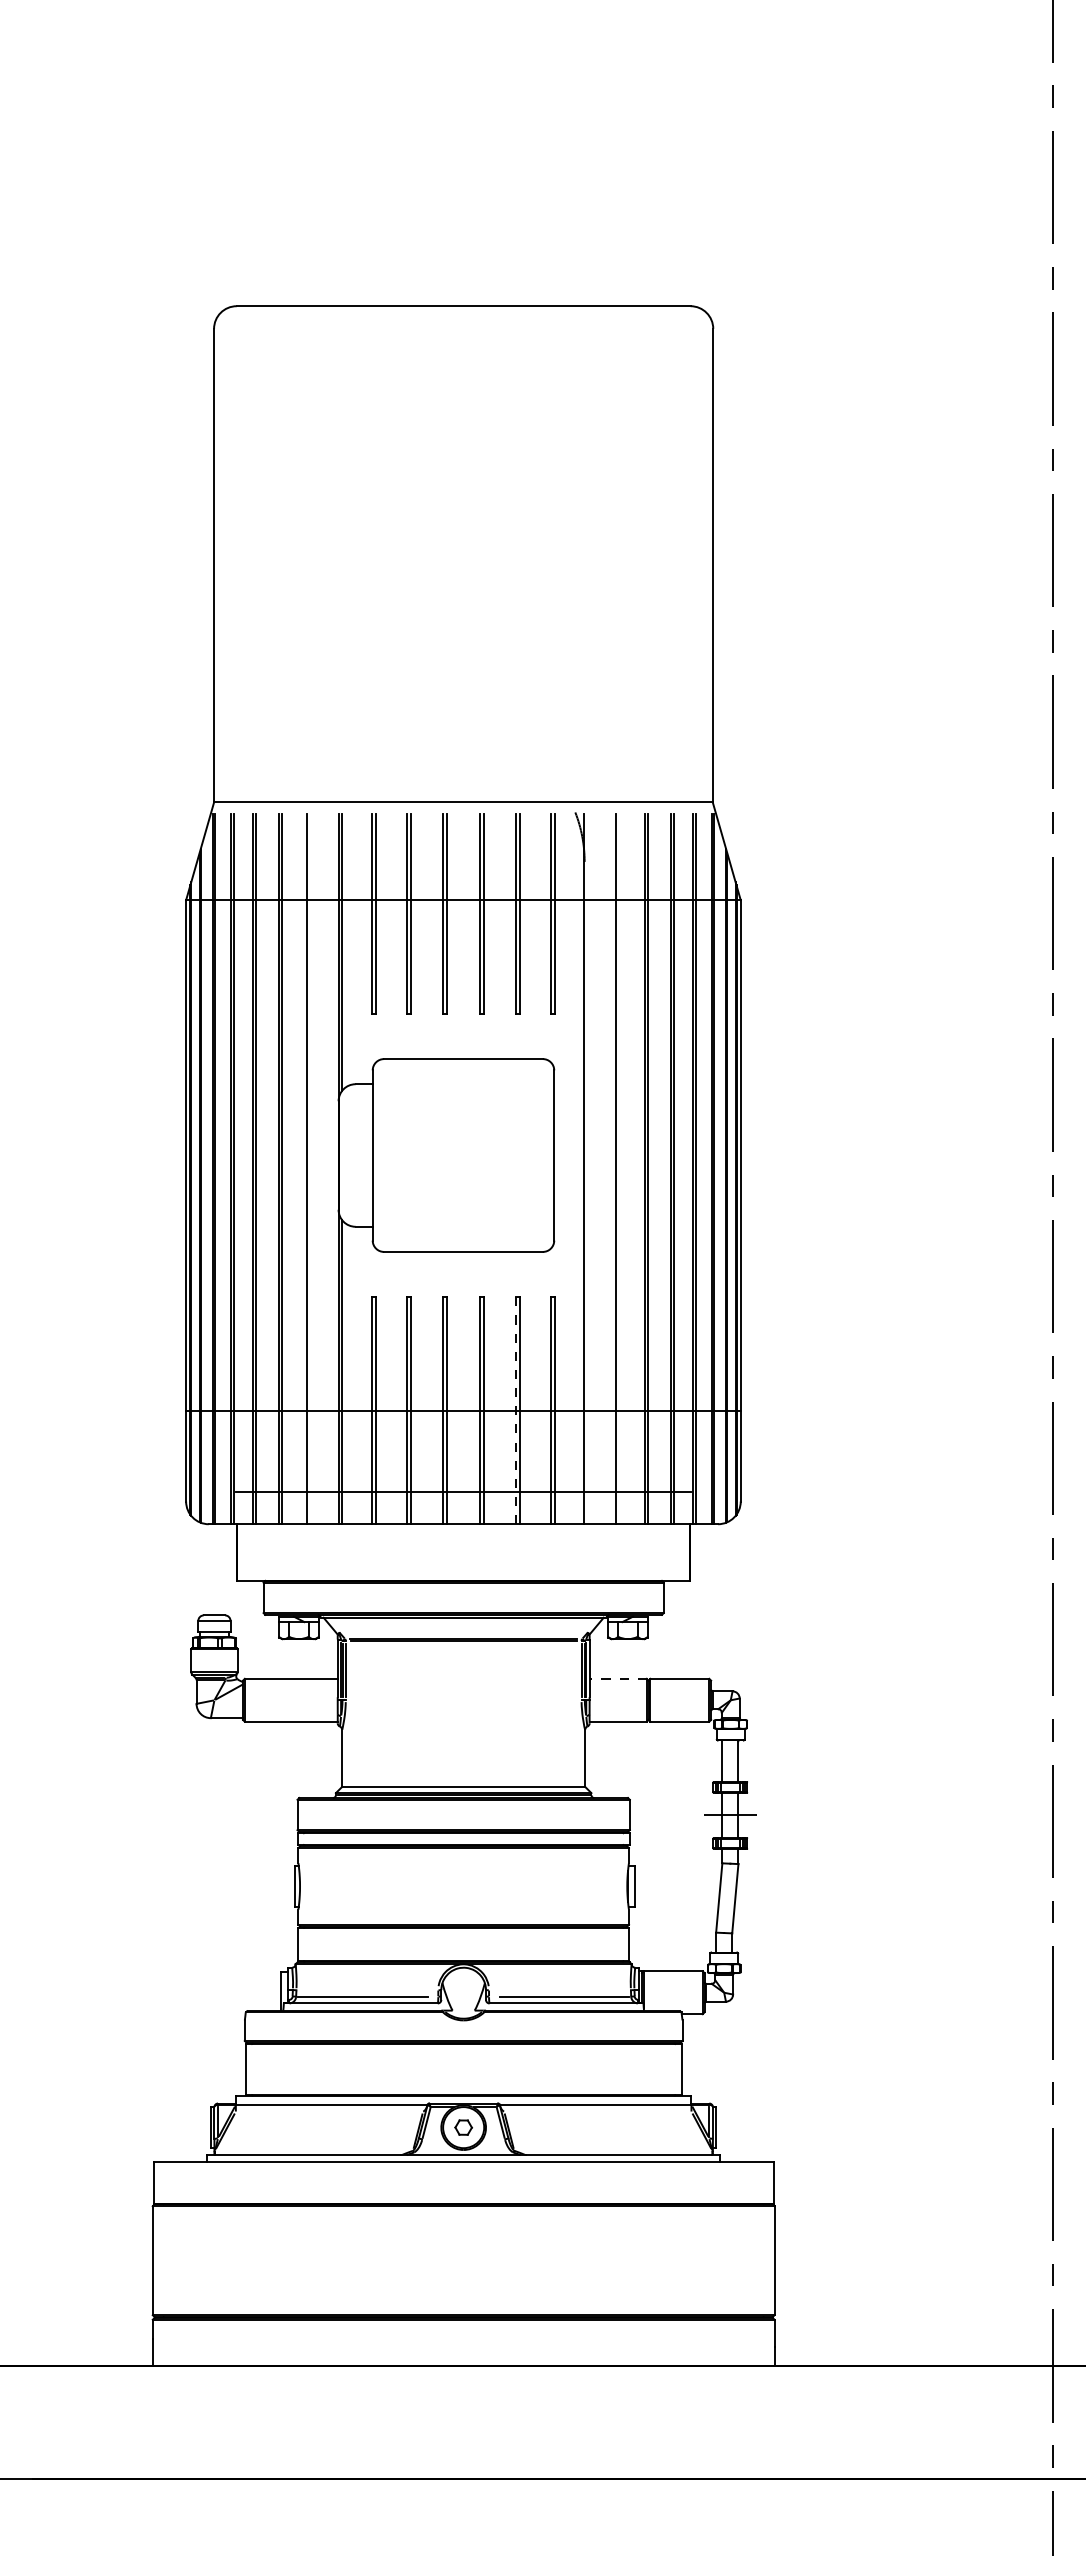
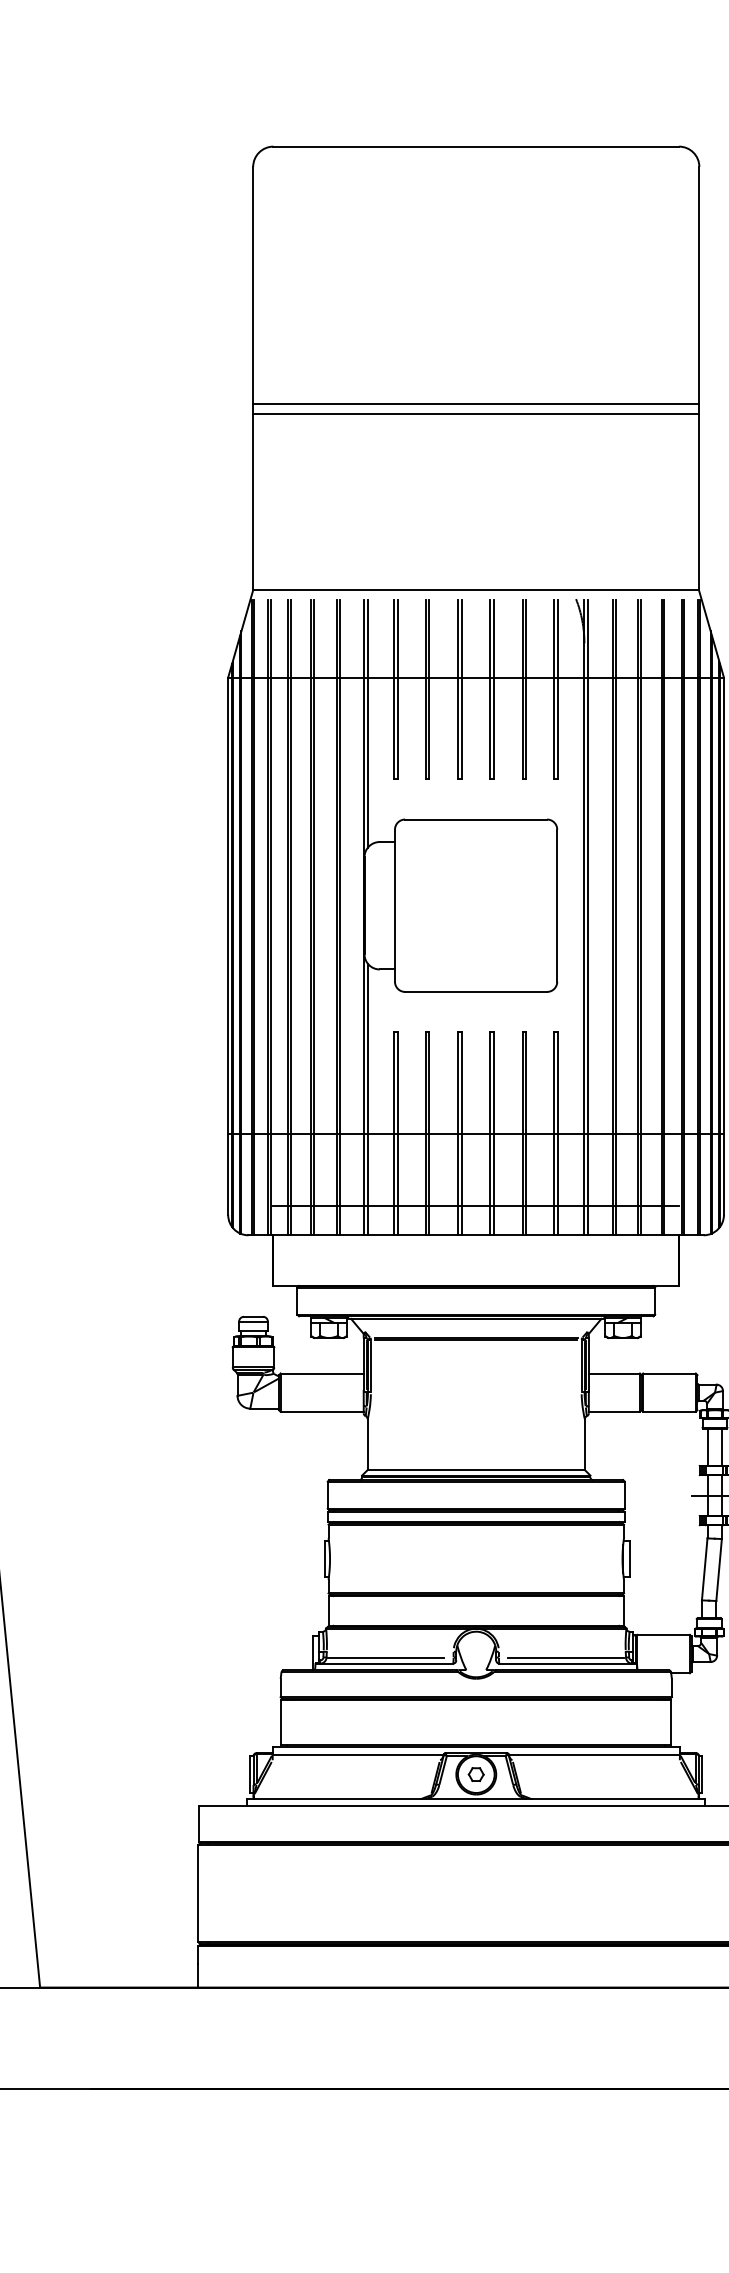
line: (463, 593) -> (476, 403), added
line: (463, 605) -> (476, 414), added
line: (310, 1168) -> (339, 917), added
line: (588, 1168) -> (587, 917), added
line: (619, 1168) -> (615, 917), added
line: (515, 1410) -> (522, 1133), dashed -> solid
line: (618, 1678) -> (614, 1373), dashed -> solid

